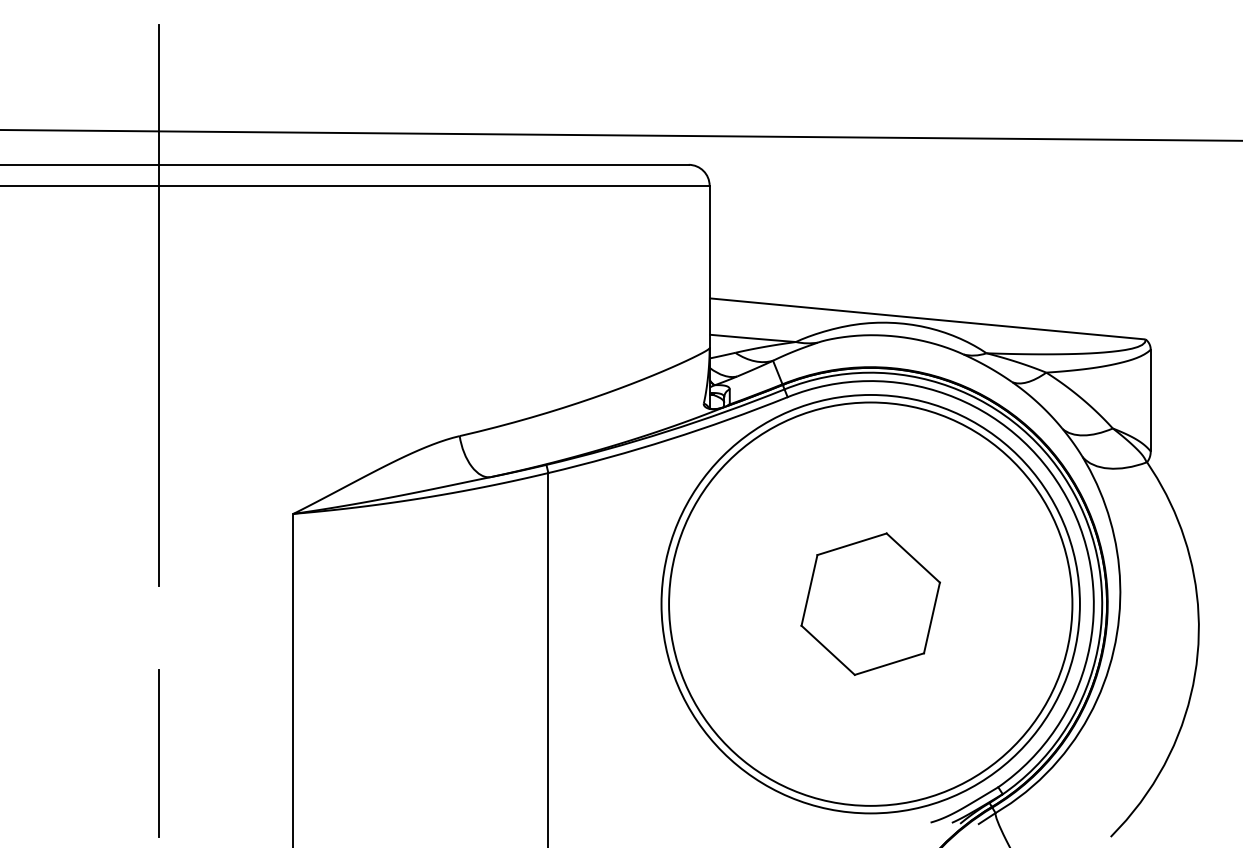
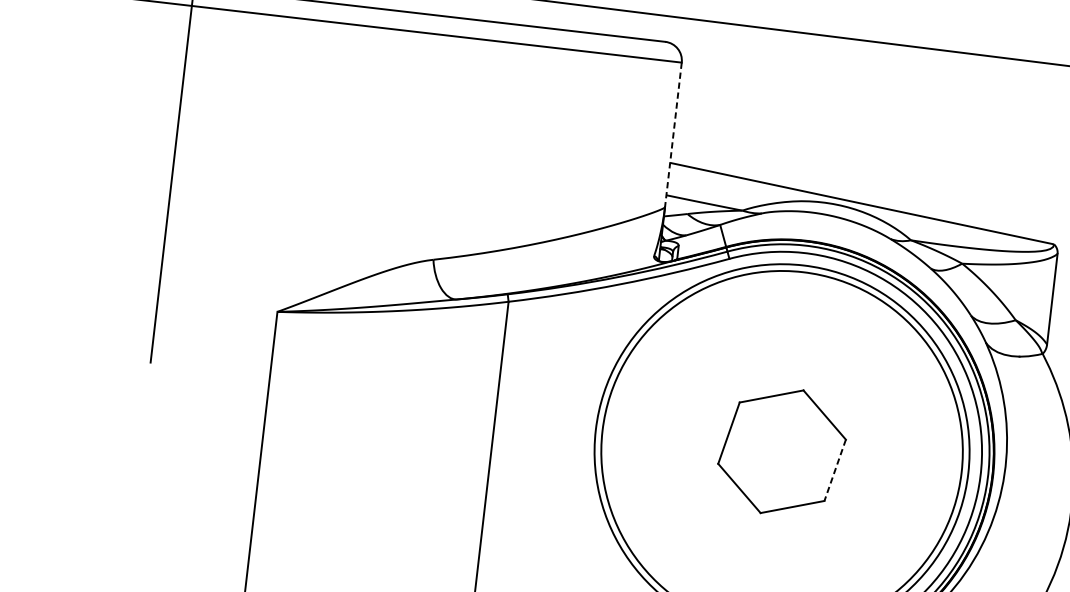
line: (709, 267) -> (673, 135), solid -> dashed
line: (931, 618) -> (834, 470), solid -> dashed
line: (159, 753) -> (133, 511), removed

